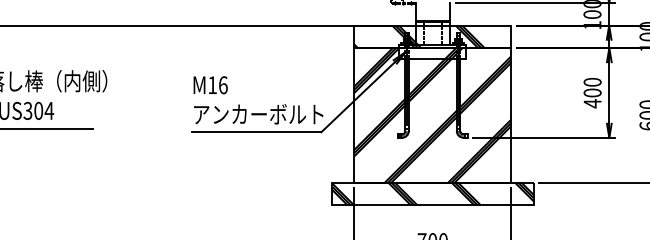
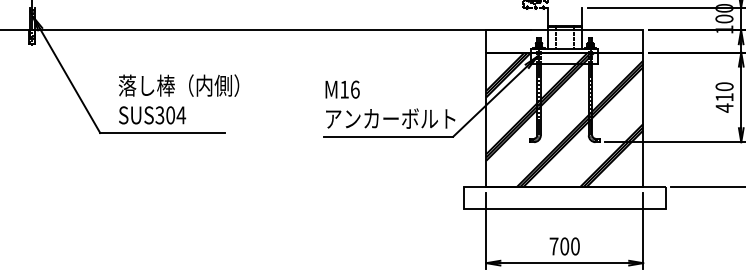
hatch: (419, 37) -> (551, 41), removed
text: (592, 93) -> (724, 97), 400 -> 410
hatch: (432, 194) -> (564, 198), removed

